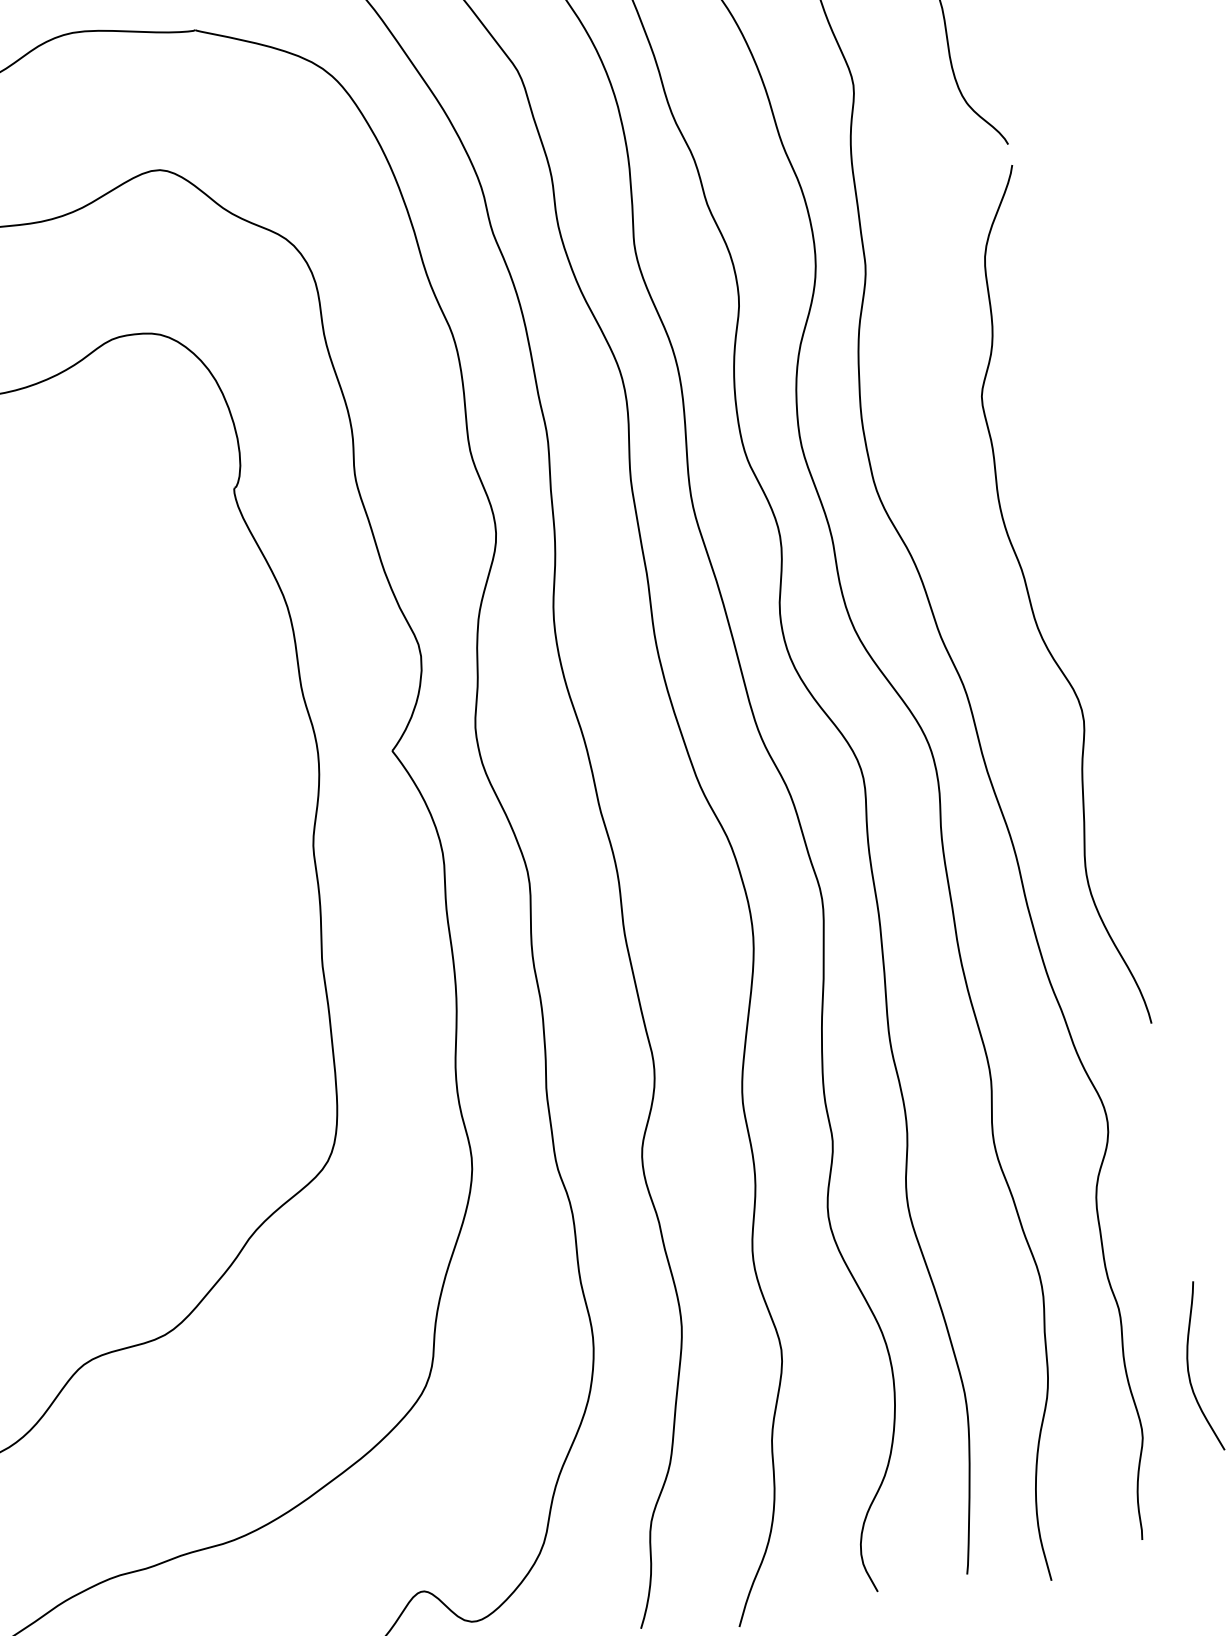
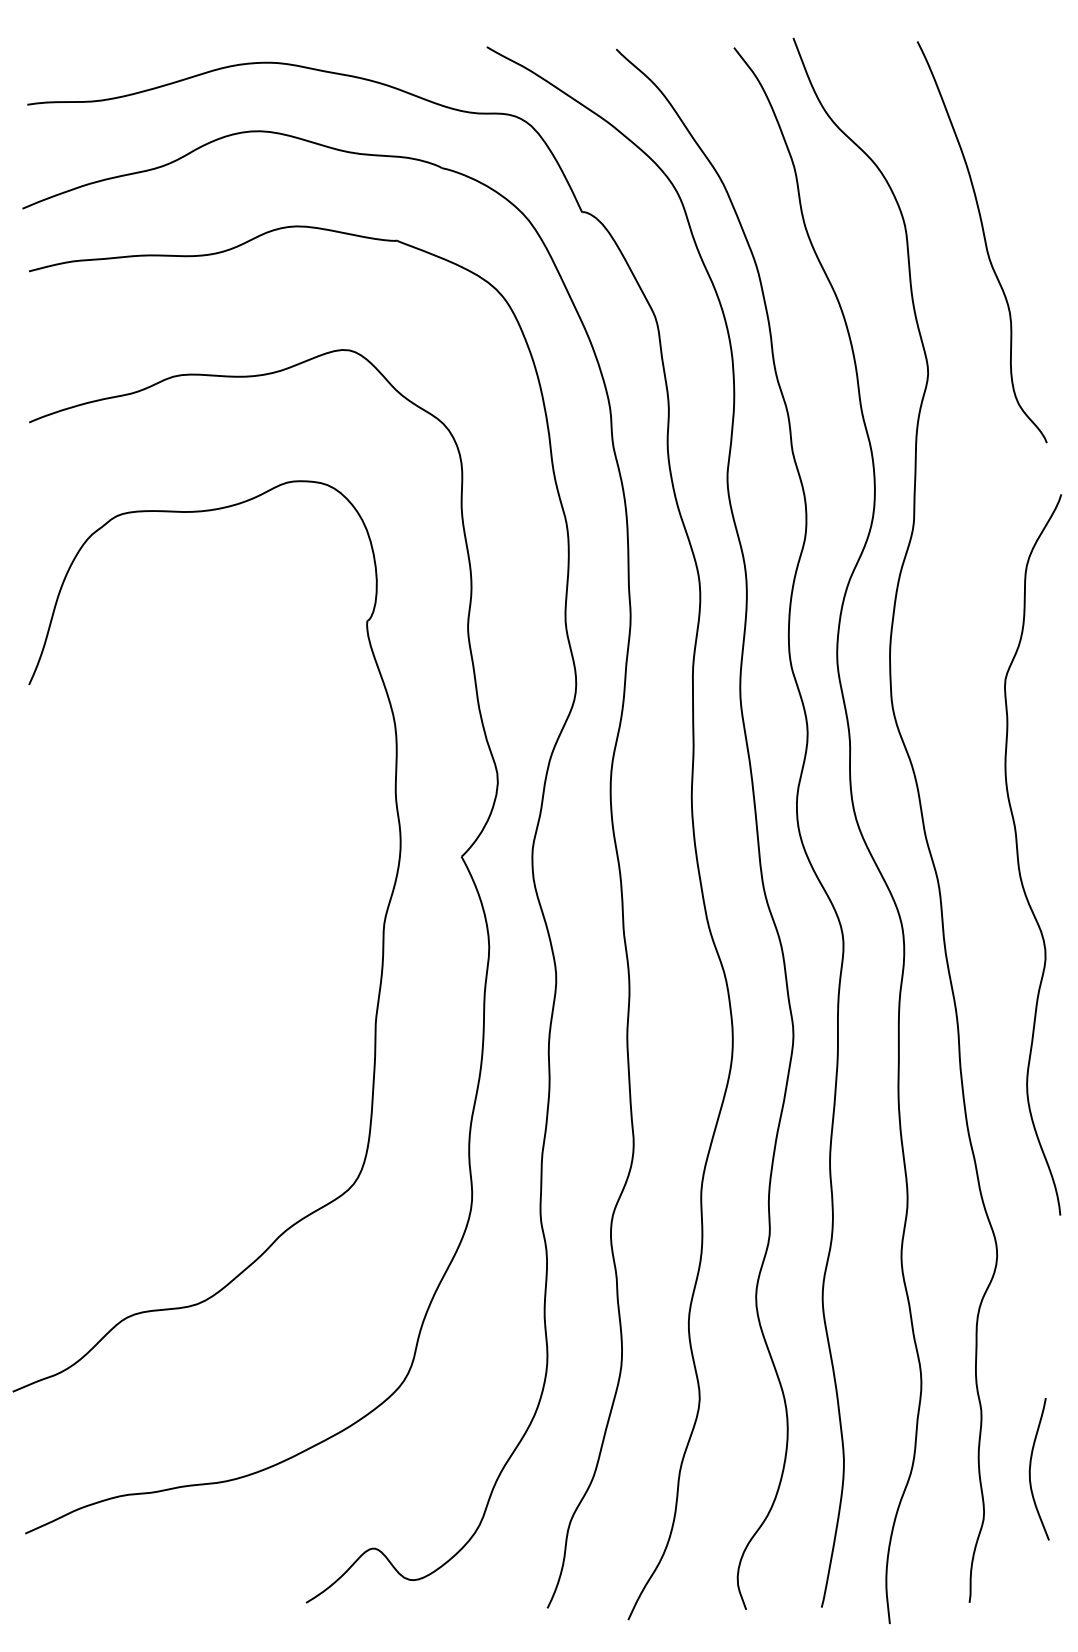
curve: (1031, 601) -> (1018, 854), moved

